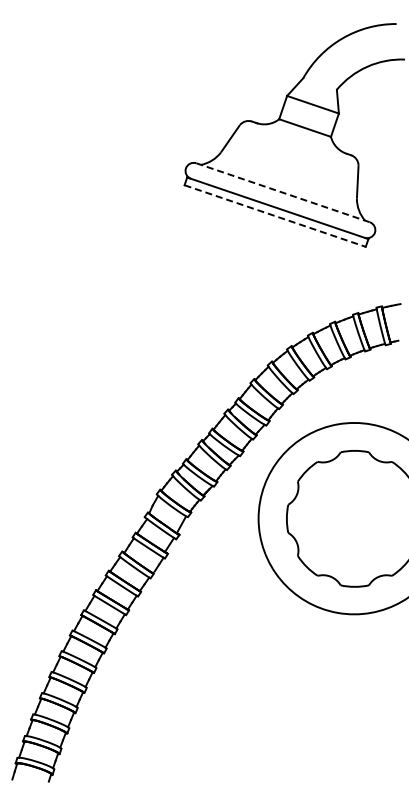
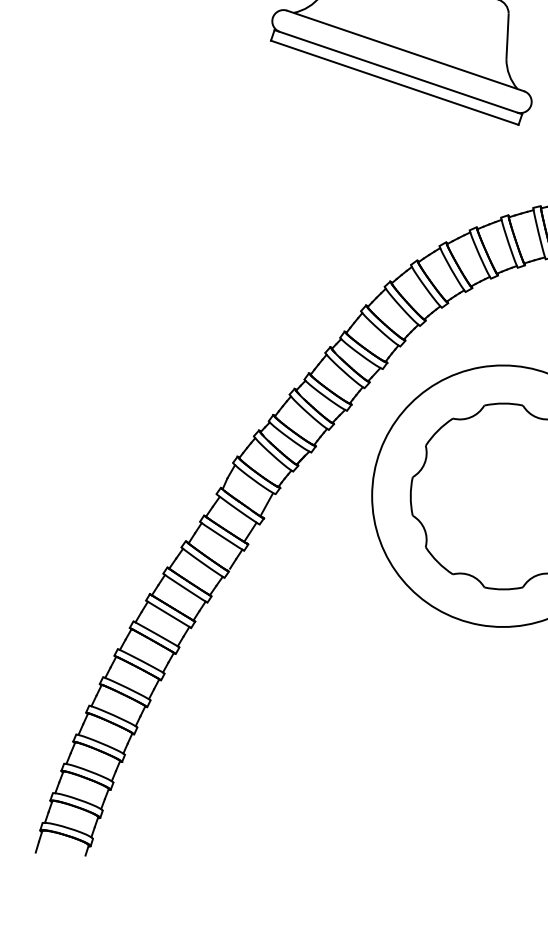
line: (283, 192) -> (406, 50), dashed -> solid
line: (275, 216) -> (395, 83), dashed -> solid

